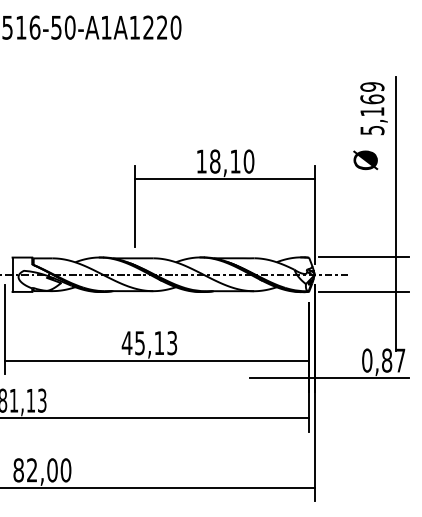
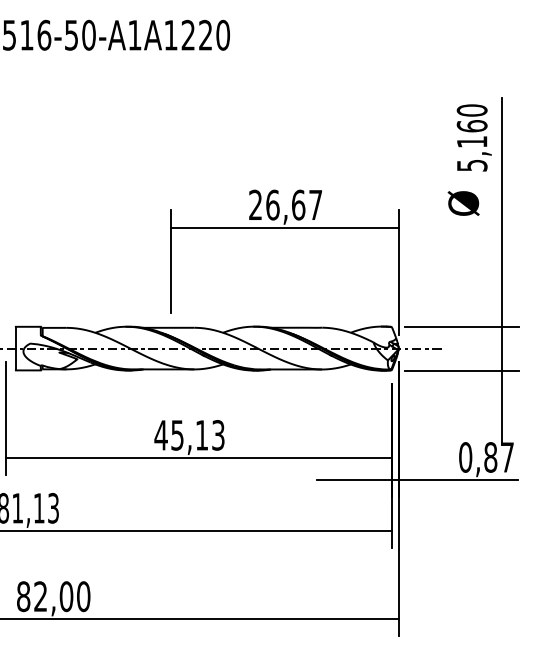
text: (372, 86) -> (472, 109), 5,169 -> 5,160
text: (225, 161) -> (285, 204), 18,10 -> 26,67

